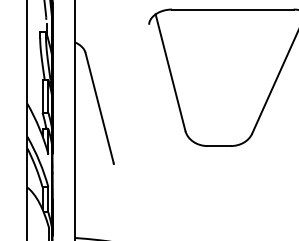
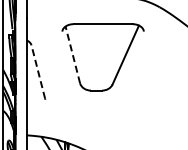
line: (169, 71) -> (72, 54), solid -> dashed
line: (99, 106) -> (38, 71), solid -> dashed

